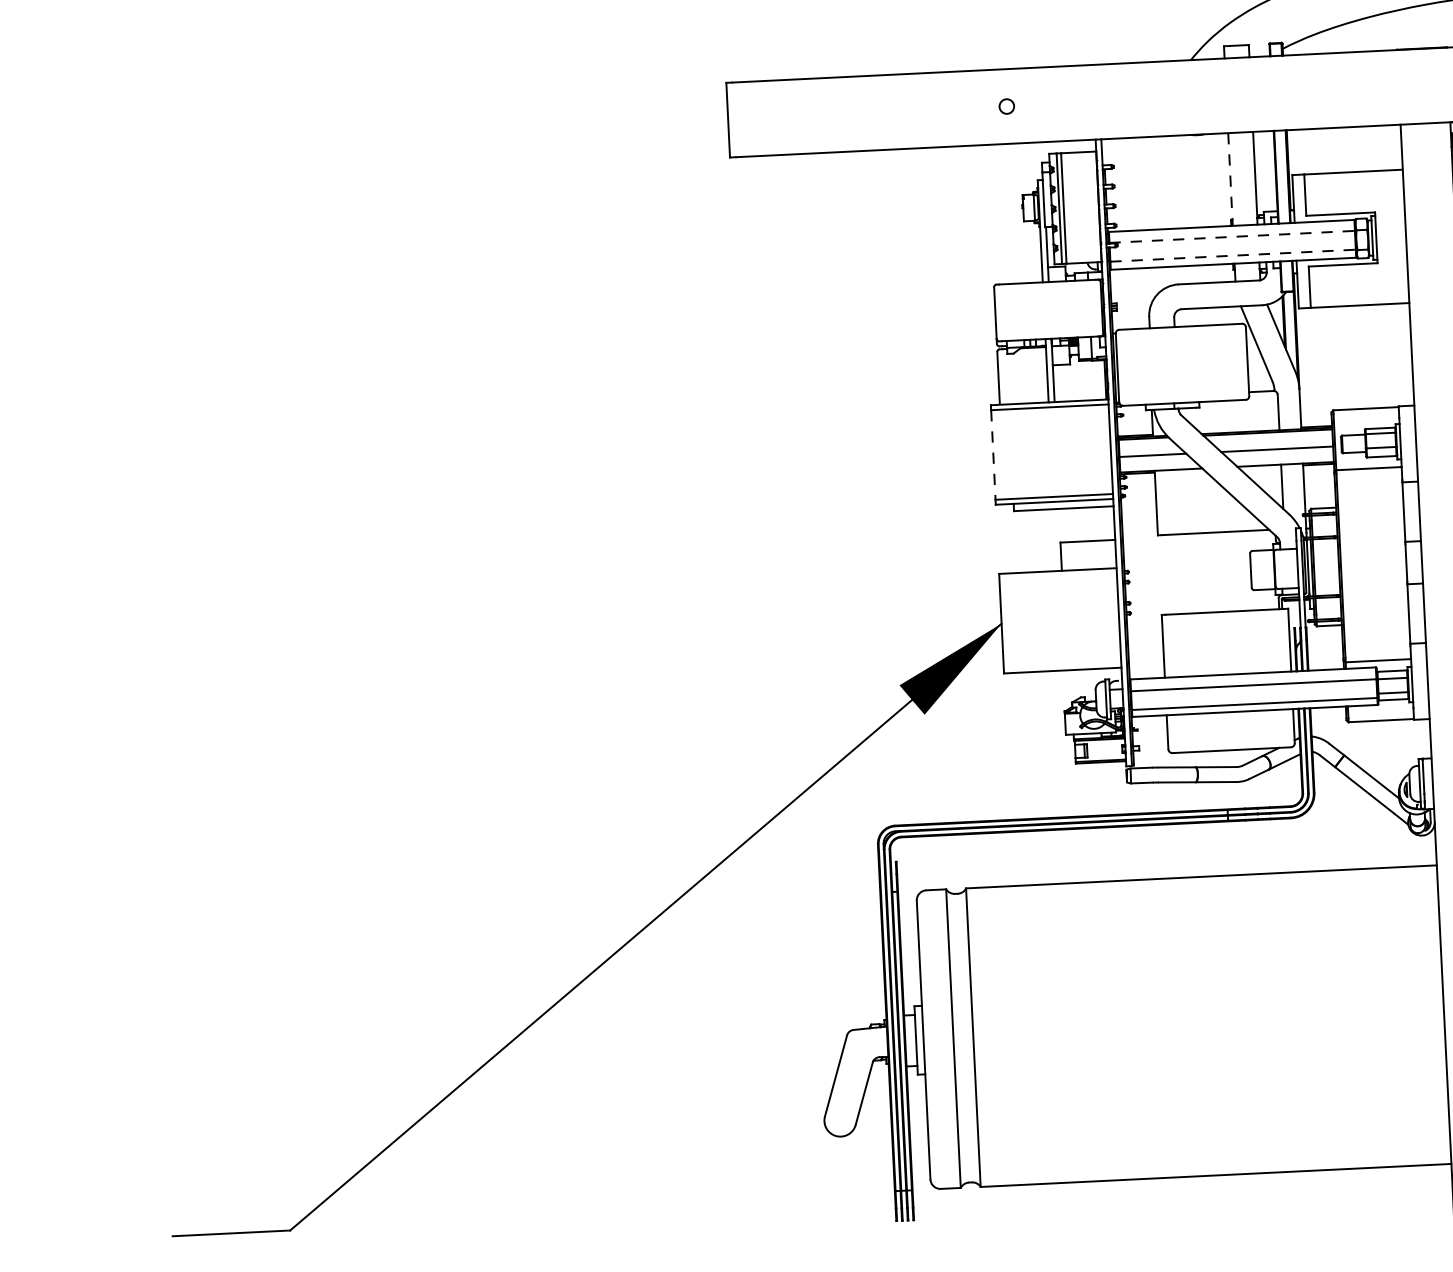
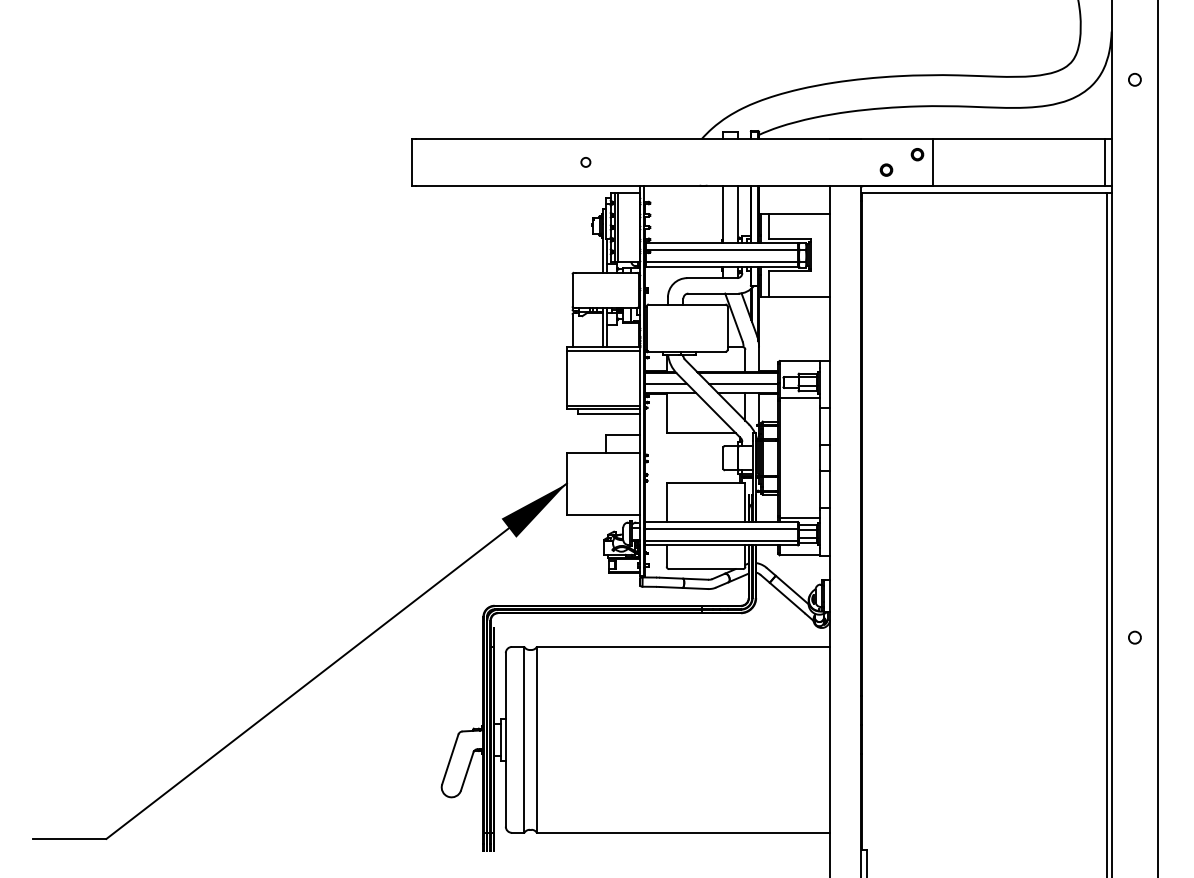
line: (1230, 179) -> (722, 214), dashed -> solid
line: (1233, 237) -> (722, 250), dashed -> solid
line: (1233, 254) -> (722, 261), dashed -> solid
line: (992, 455) -> (566, 378), dashed -> solid

